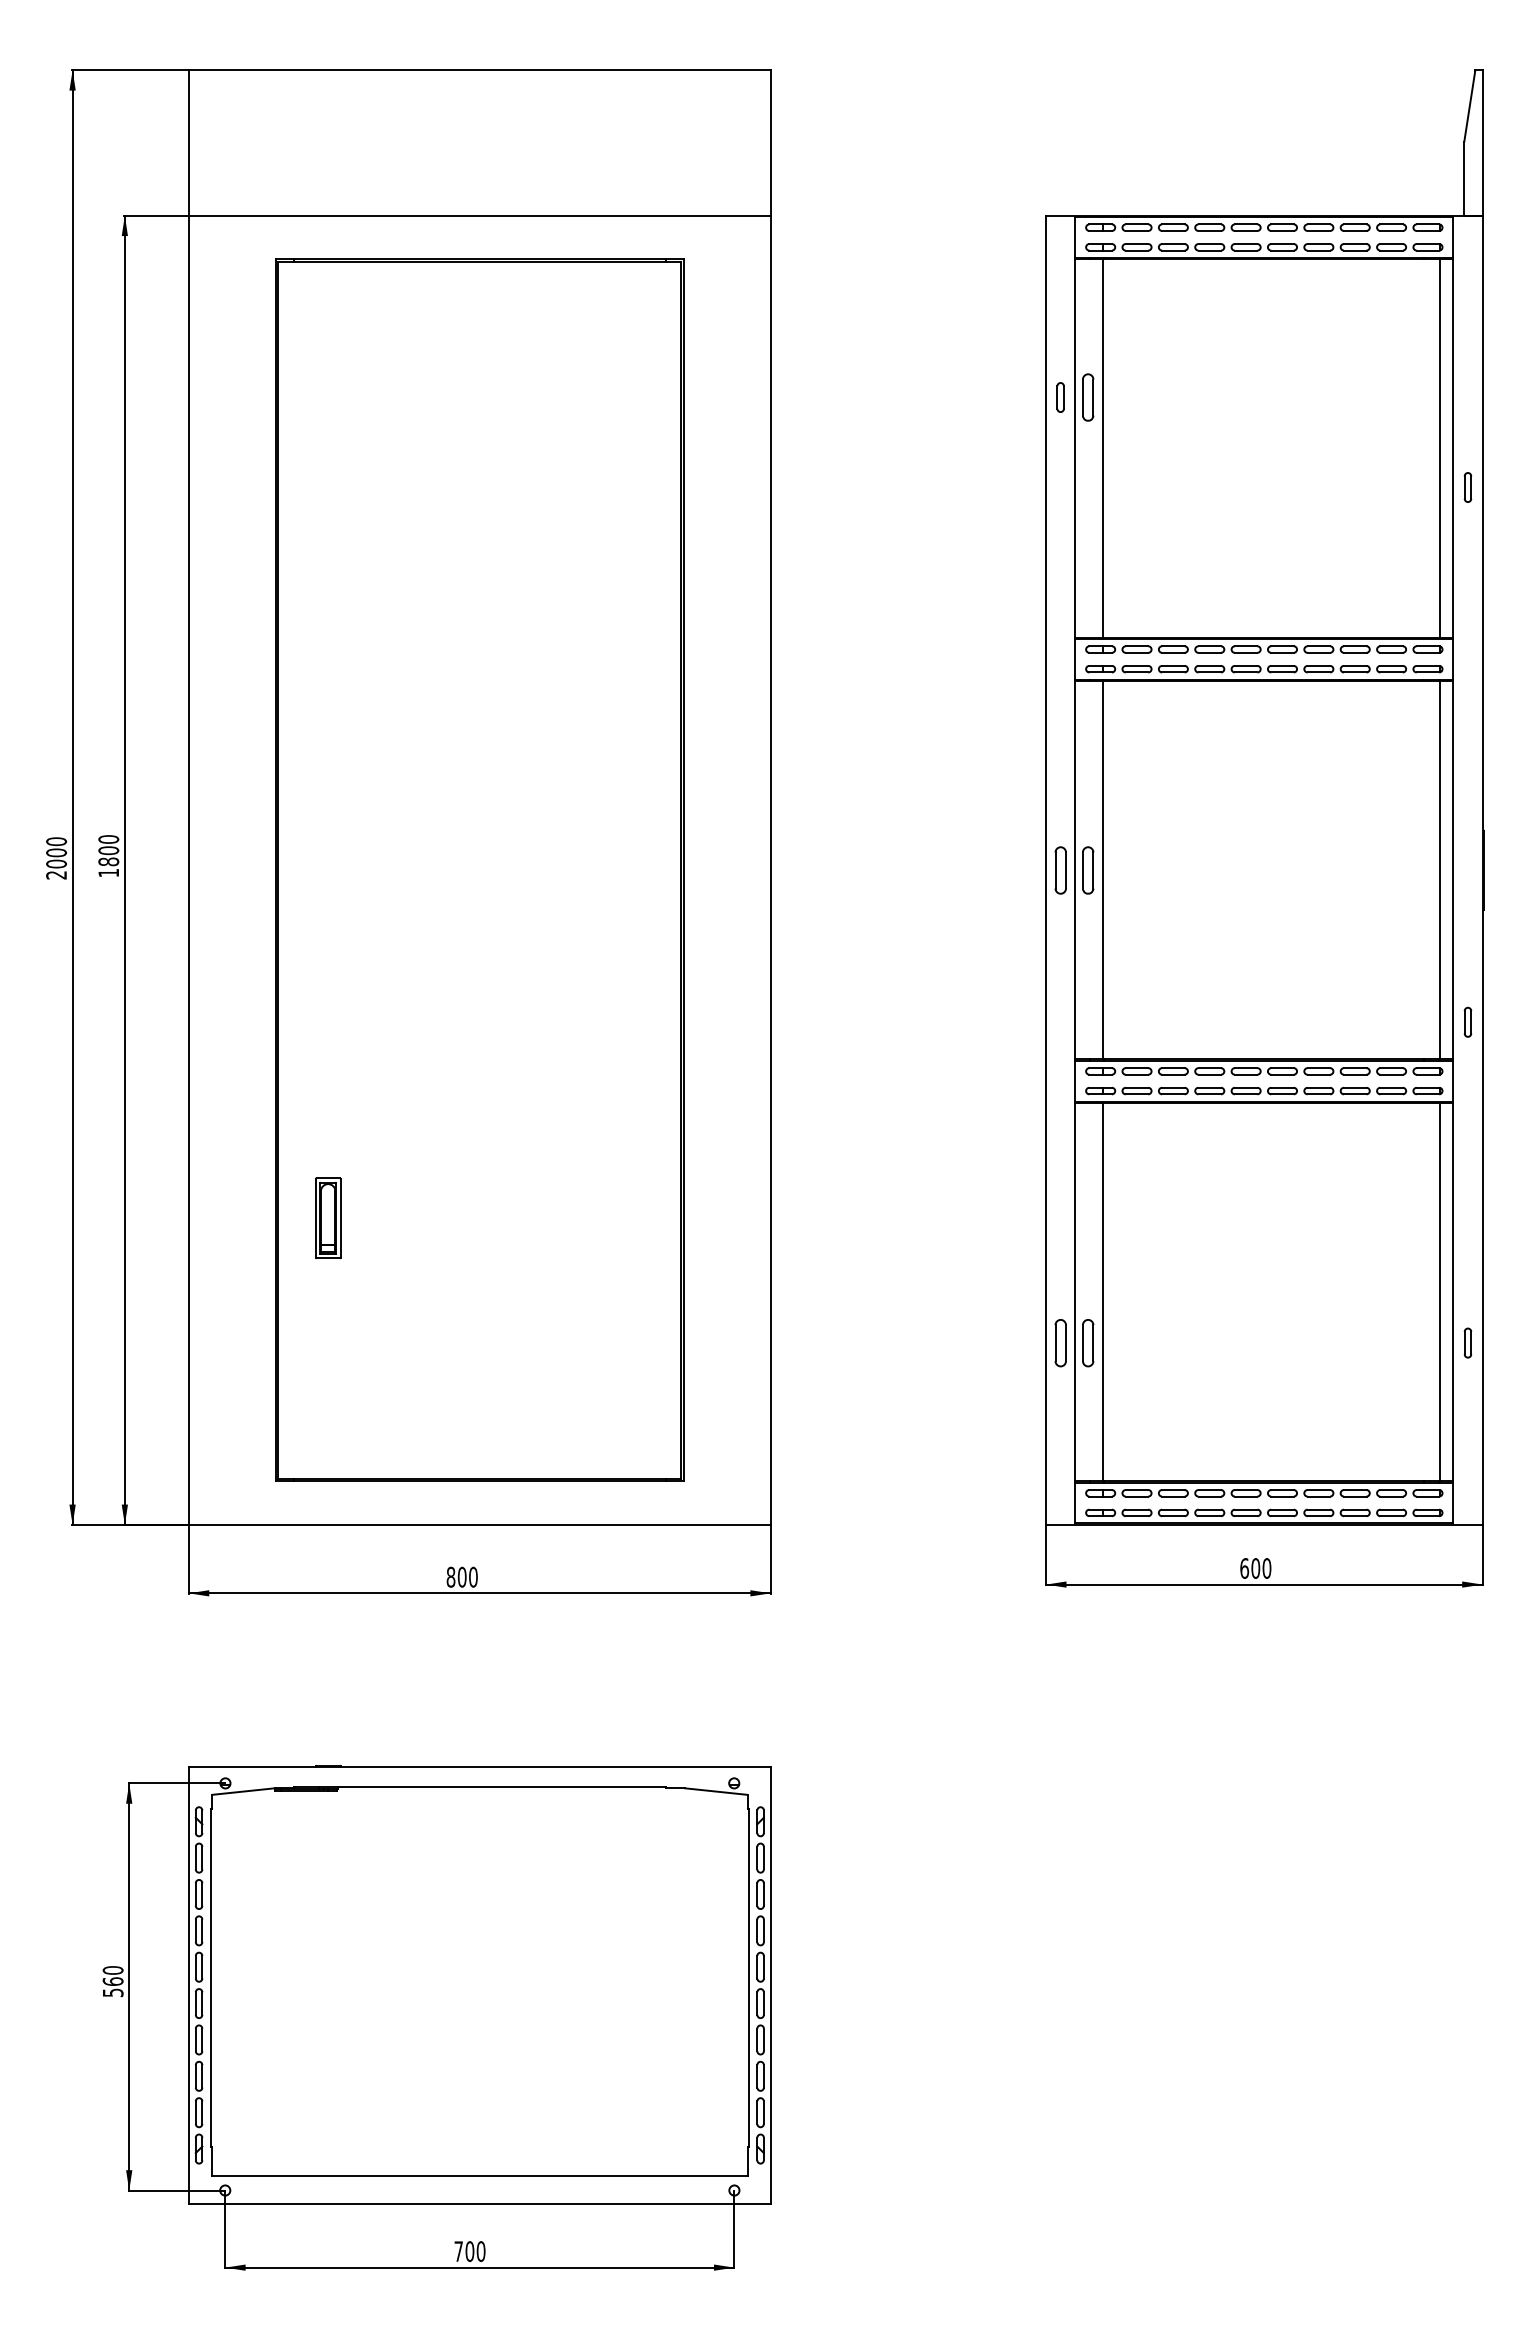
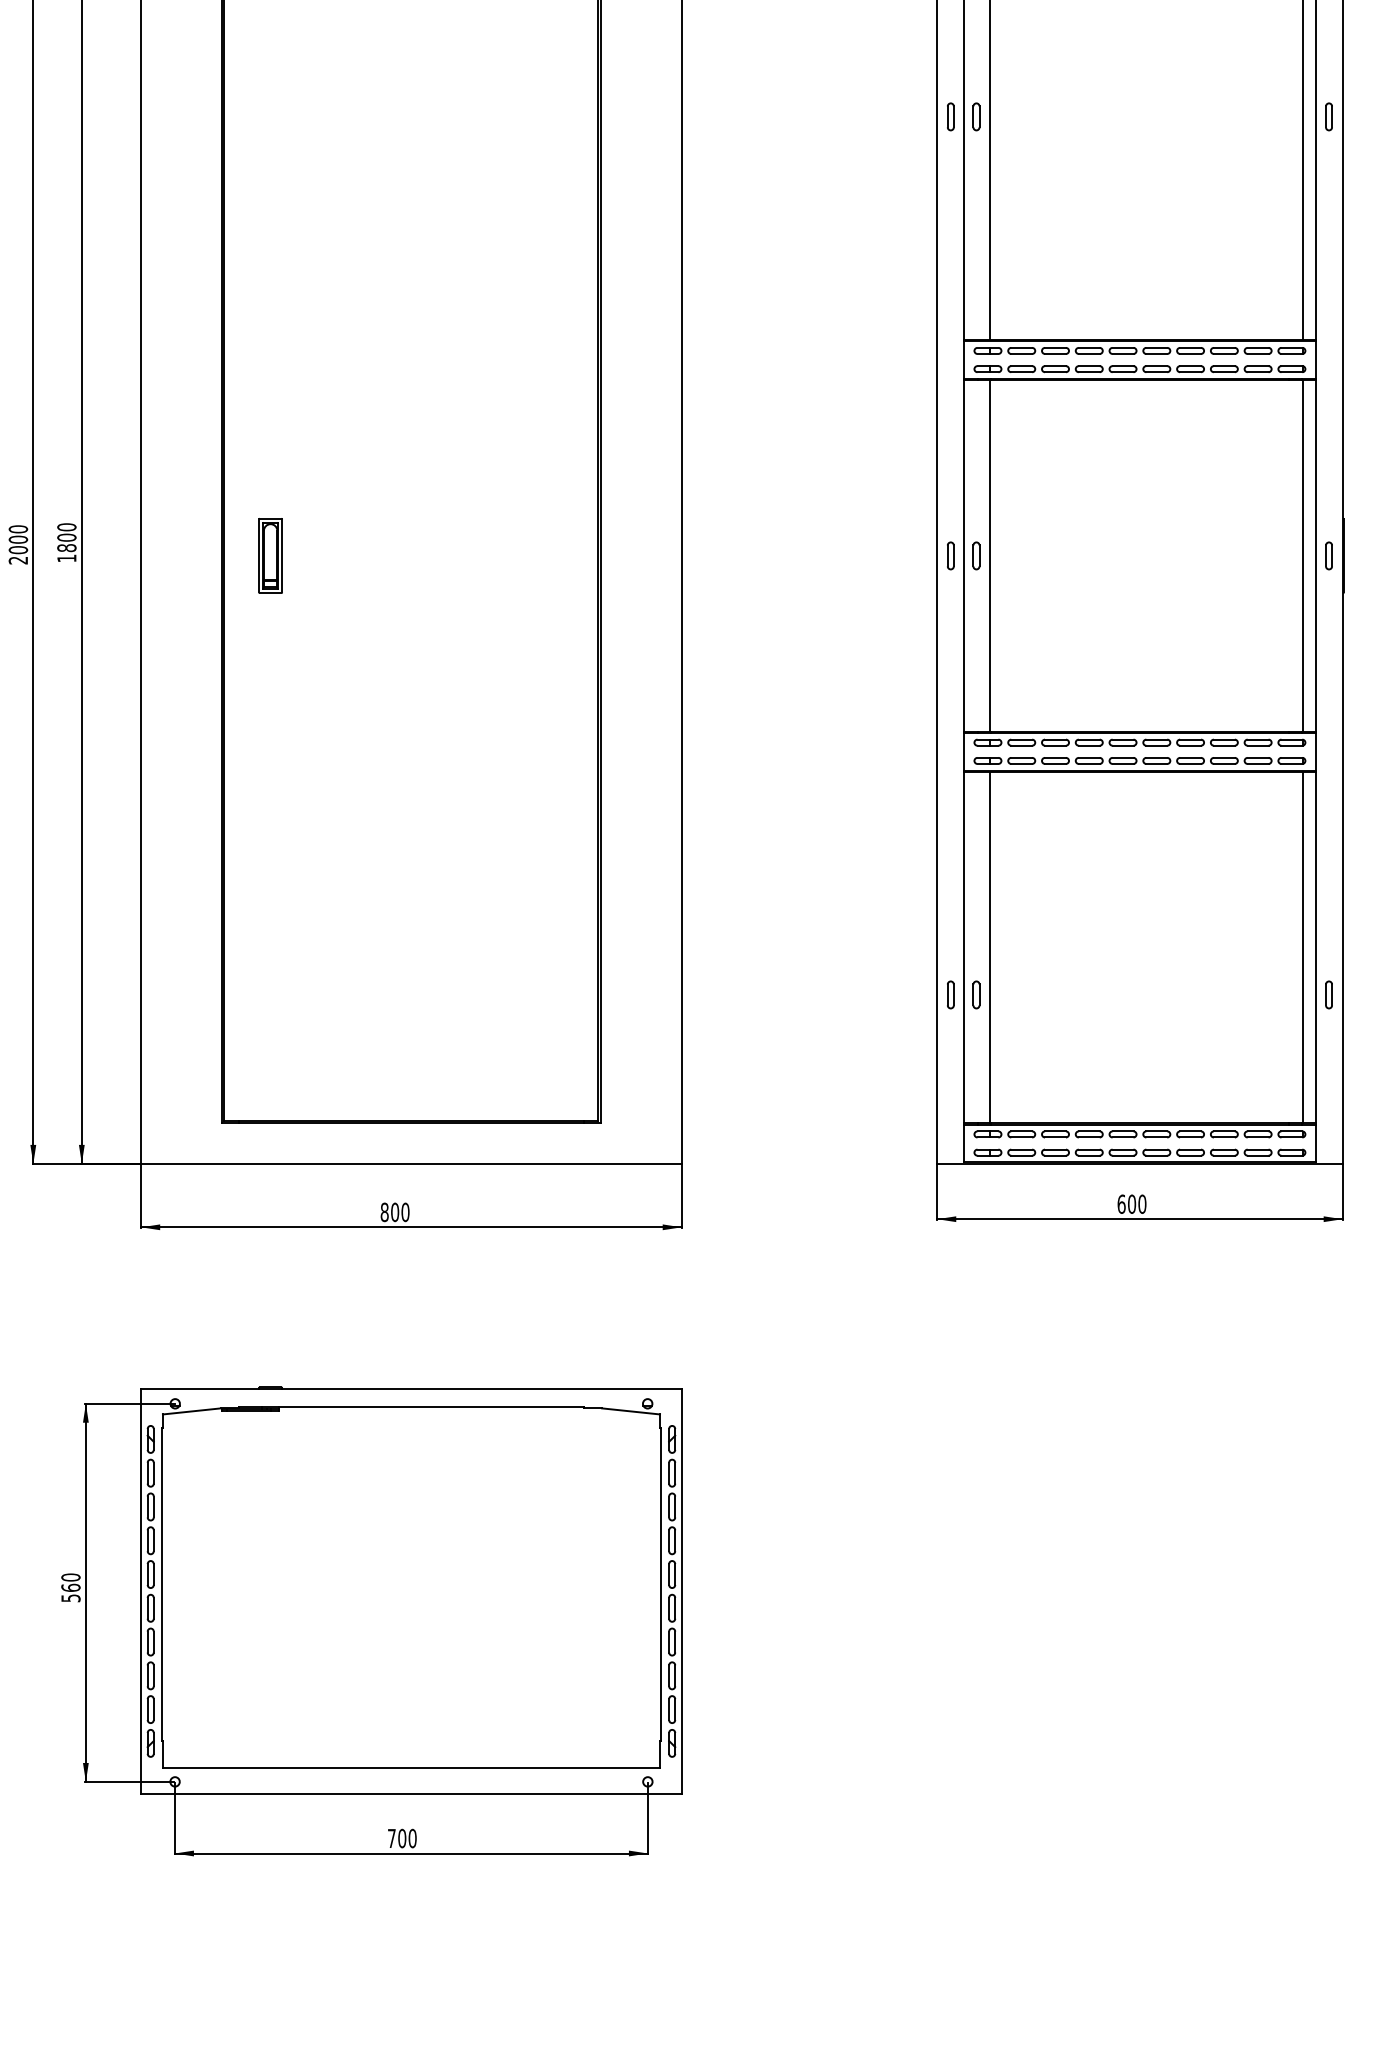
part: (1088, 397) -> (976, 116), size x0.62
part: (1467, 487) -> (1328, 116), moved
part: (1060, 869) -> (950, 555), size x0.62
part: (1088, 869) -> (976, 555), size x0.62
part: (1467, 1021) -> (1328, 555), moved
part: (328, 1218) -> (270, 556), moved
part: (1060, 1342) -> (950, 994), size x0.62
part: (1088, 1342) -> (976, 994), size x0.62

